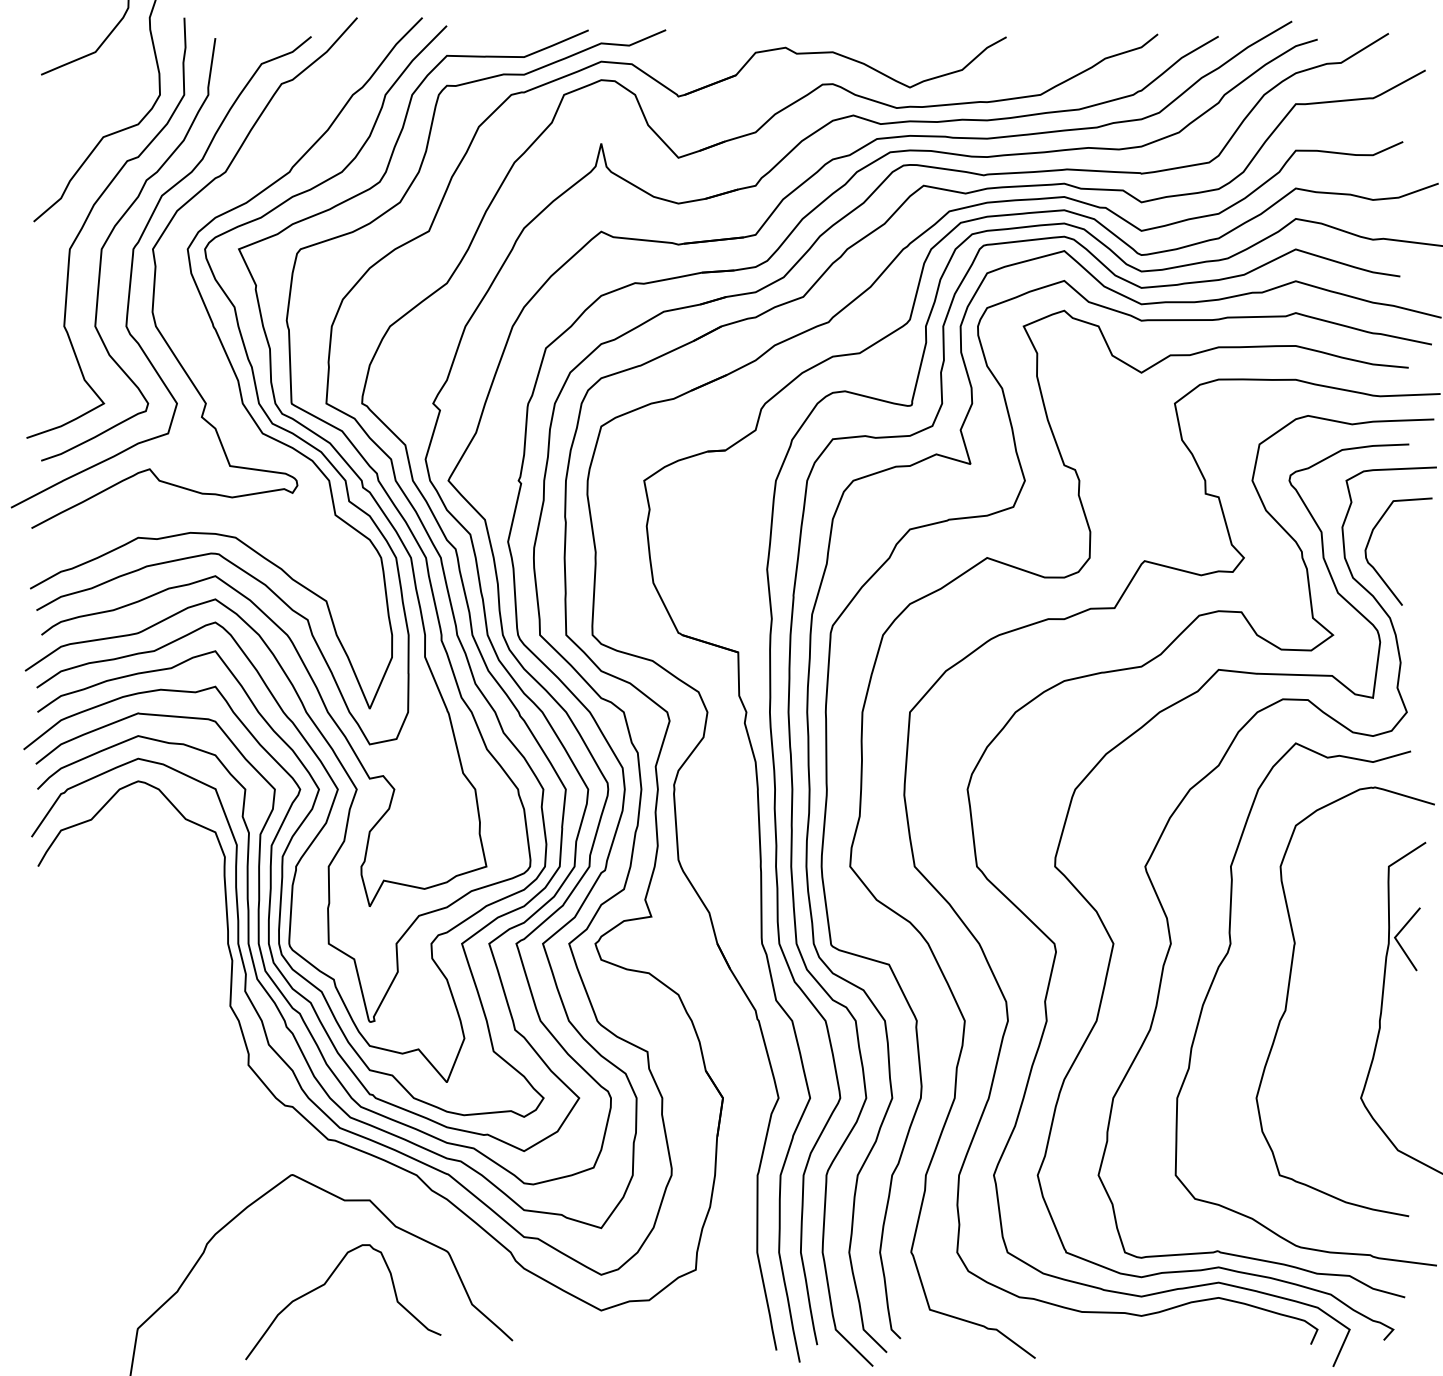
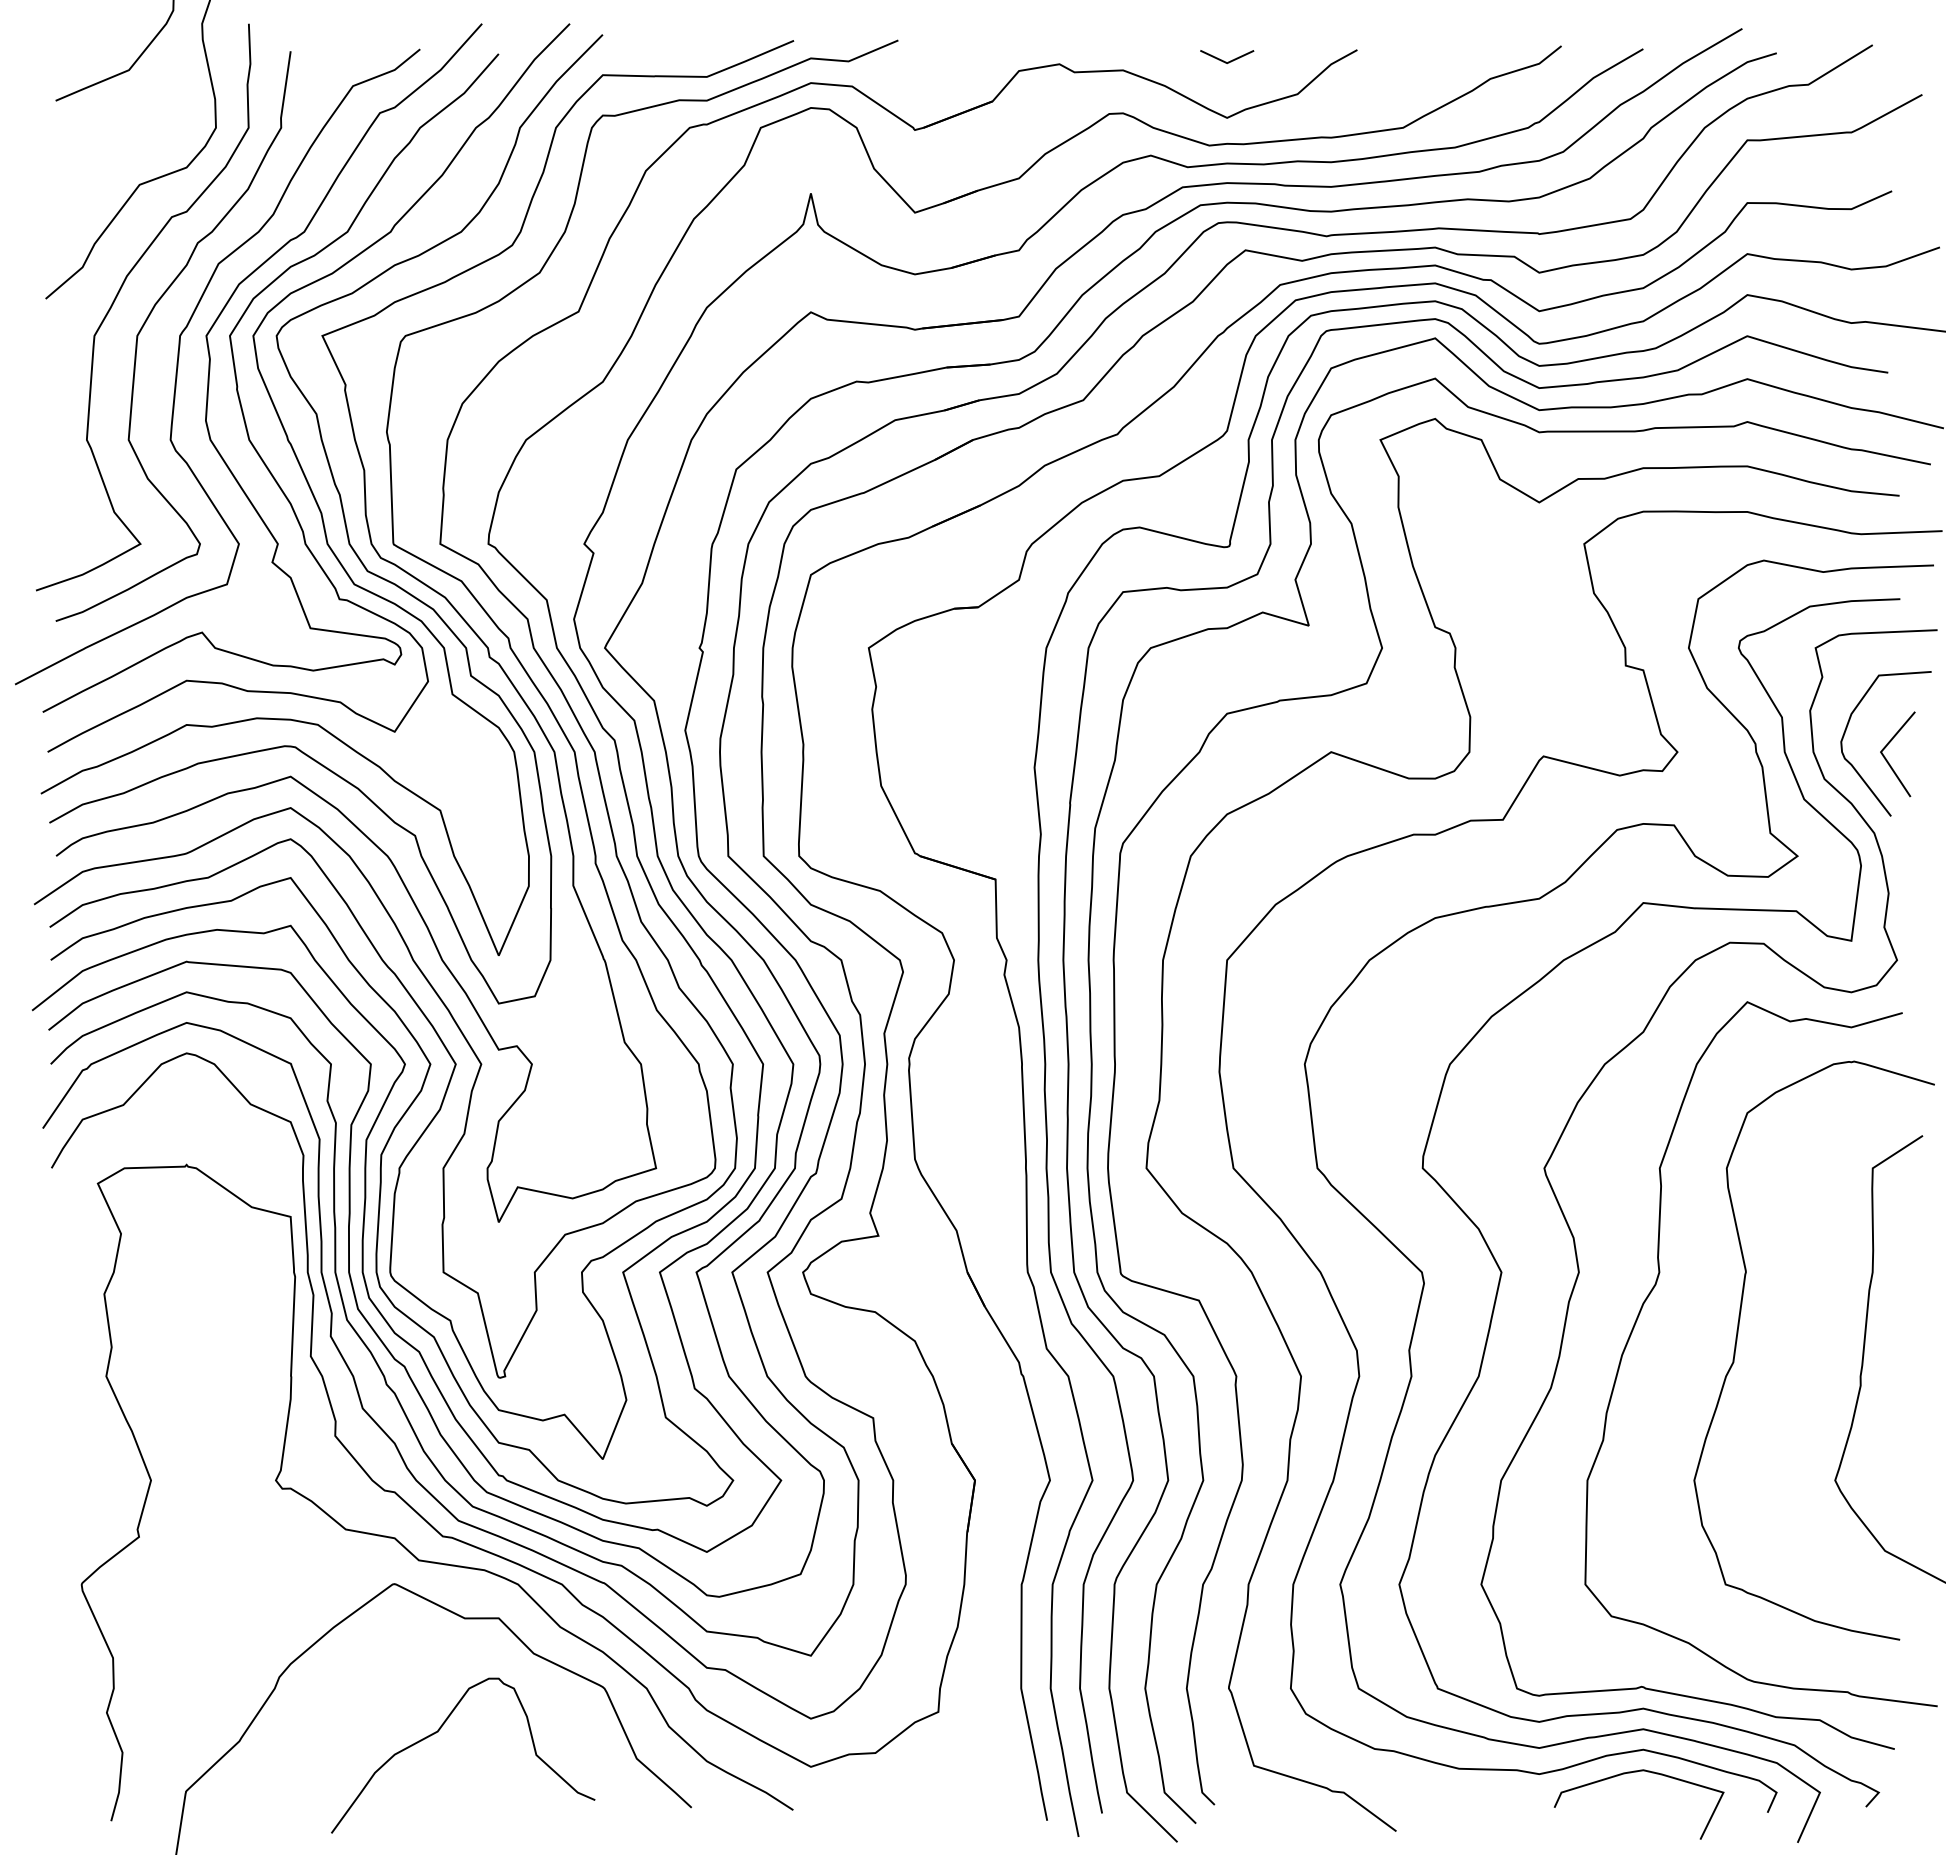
line: (908, 44) -> (1224, 60), added
curve: (179, 301) -> (242, 406), added
line: (1400, 944) -> (1888, 761), moved
curve: (293, 1140) -> (395, 1537), added
curve: (1209, 1315) -> (1631, 1773), added

